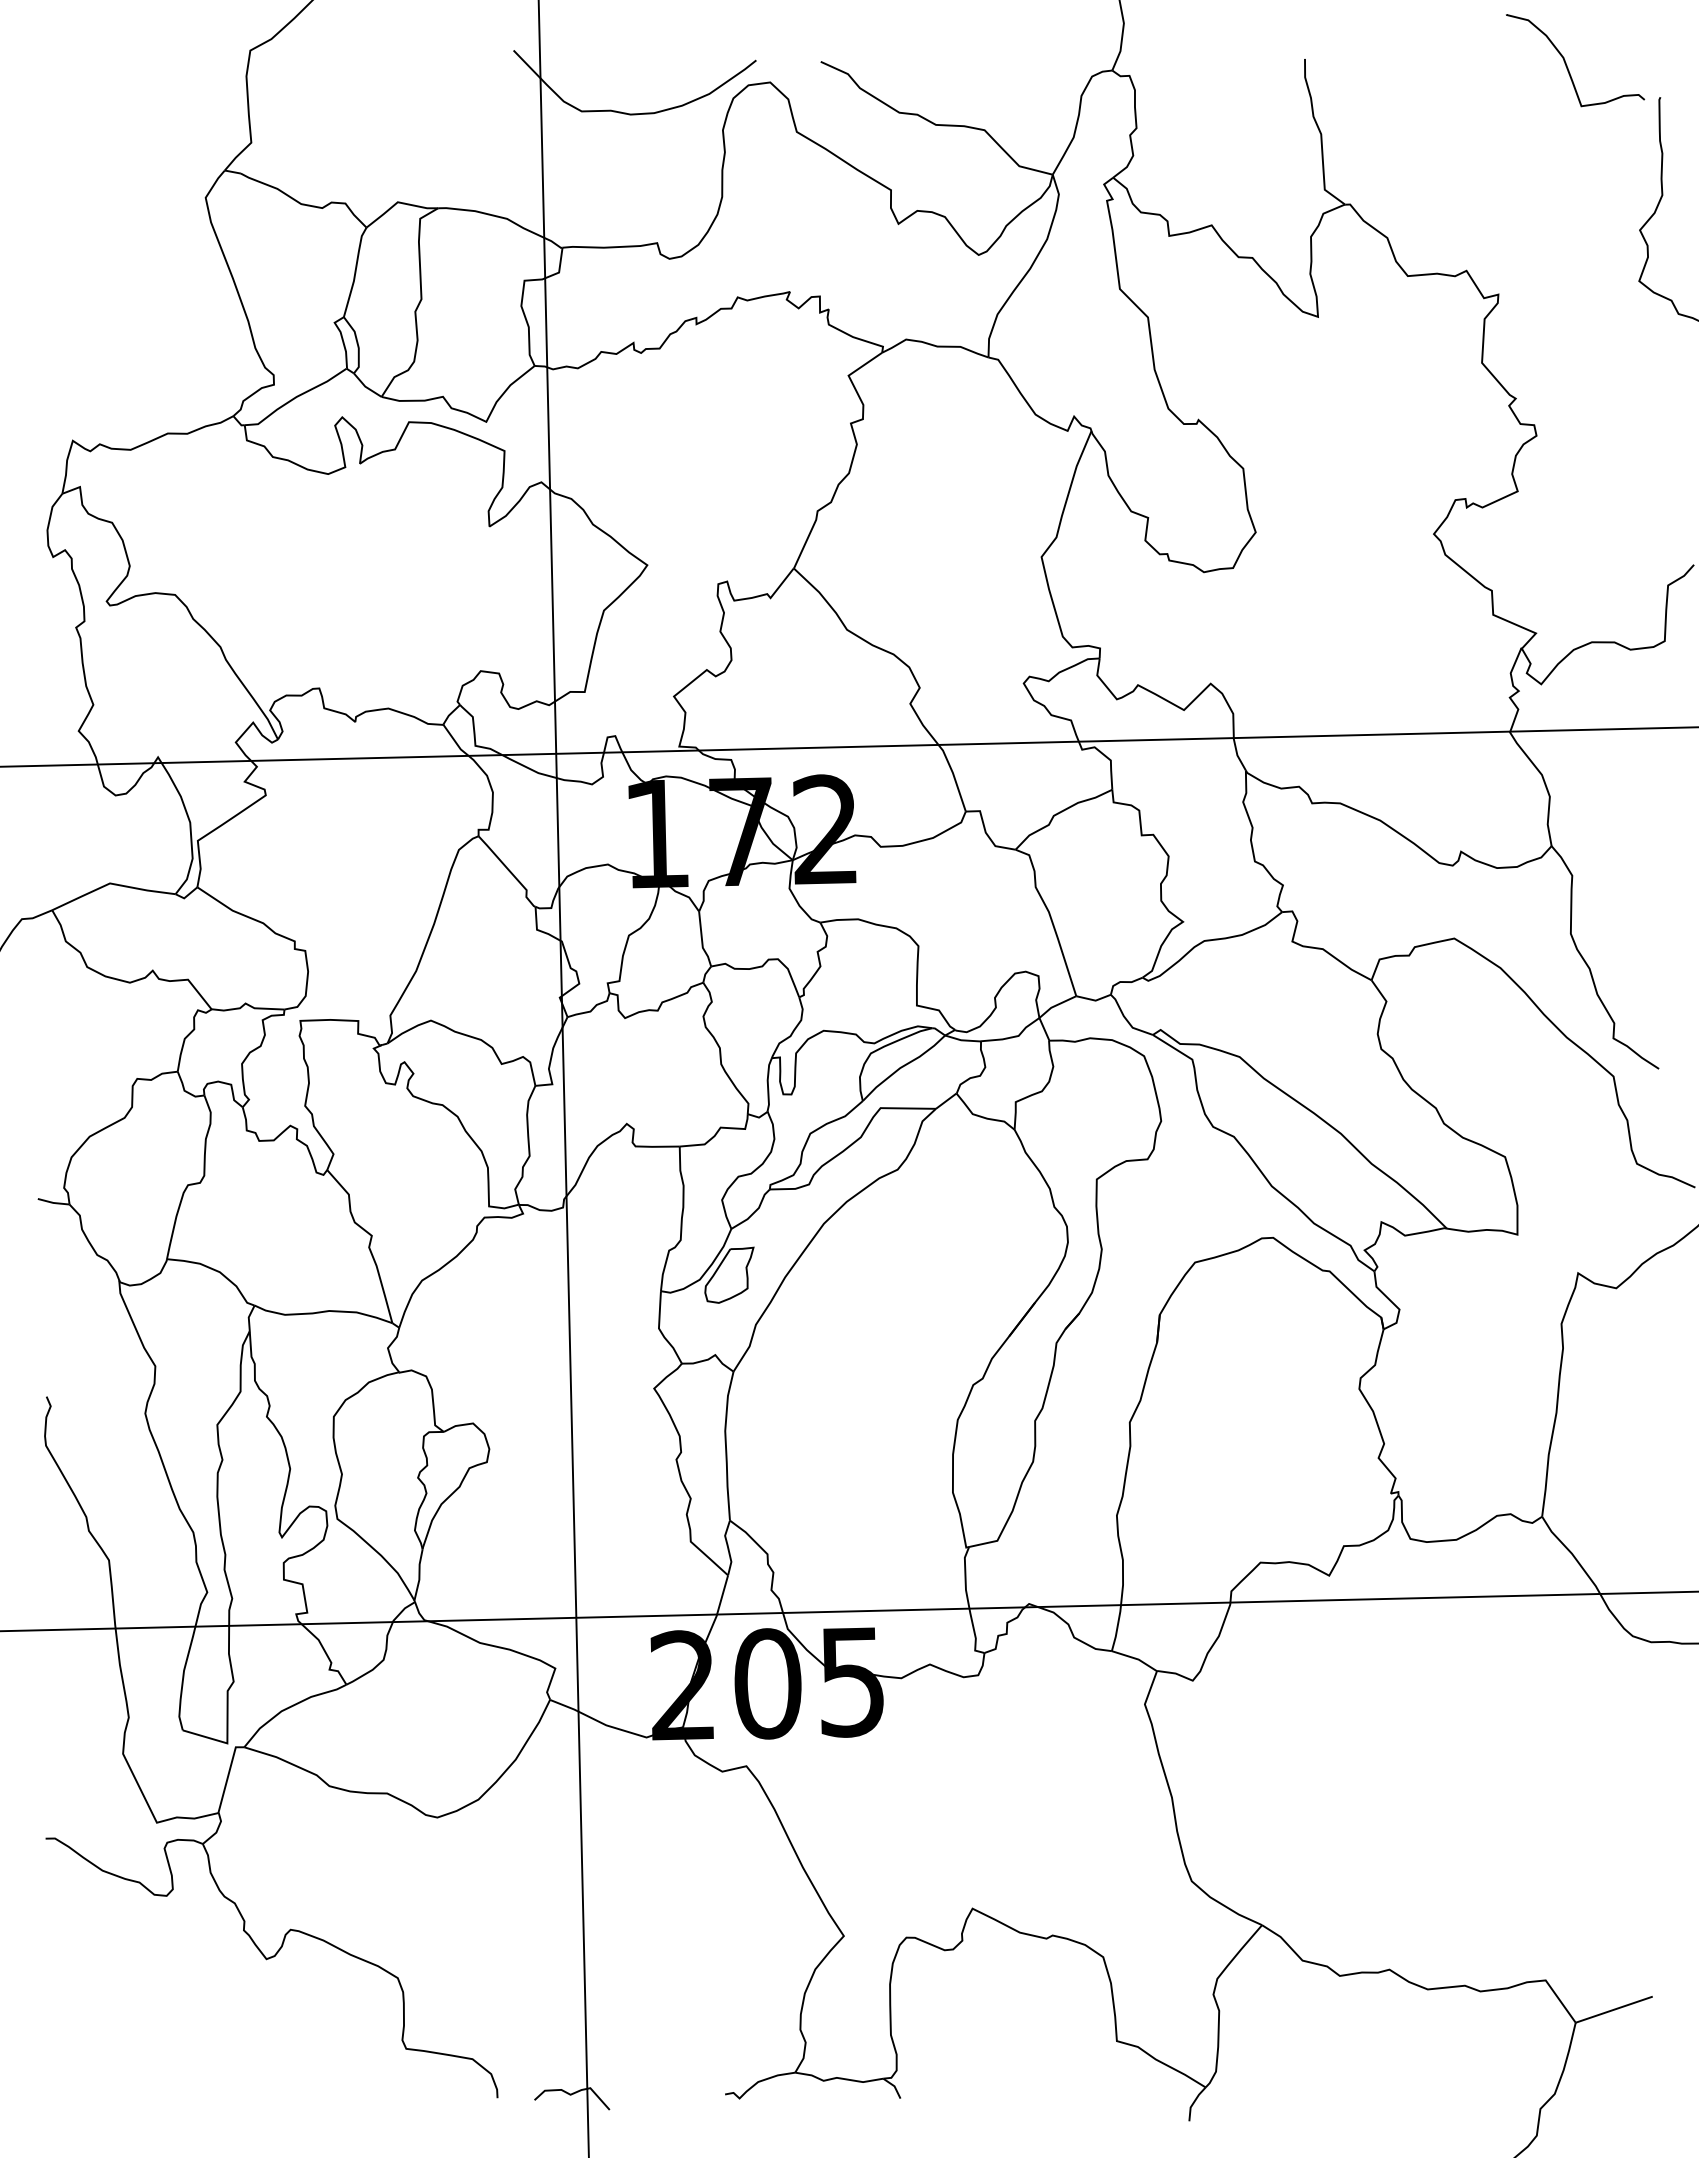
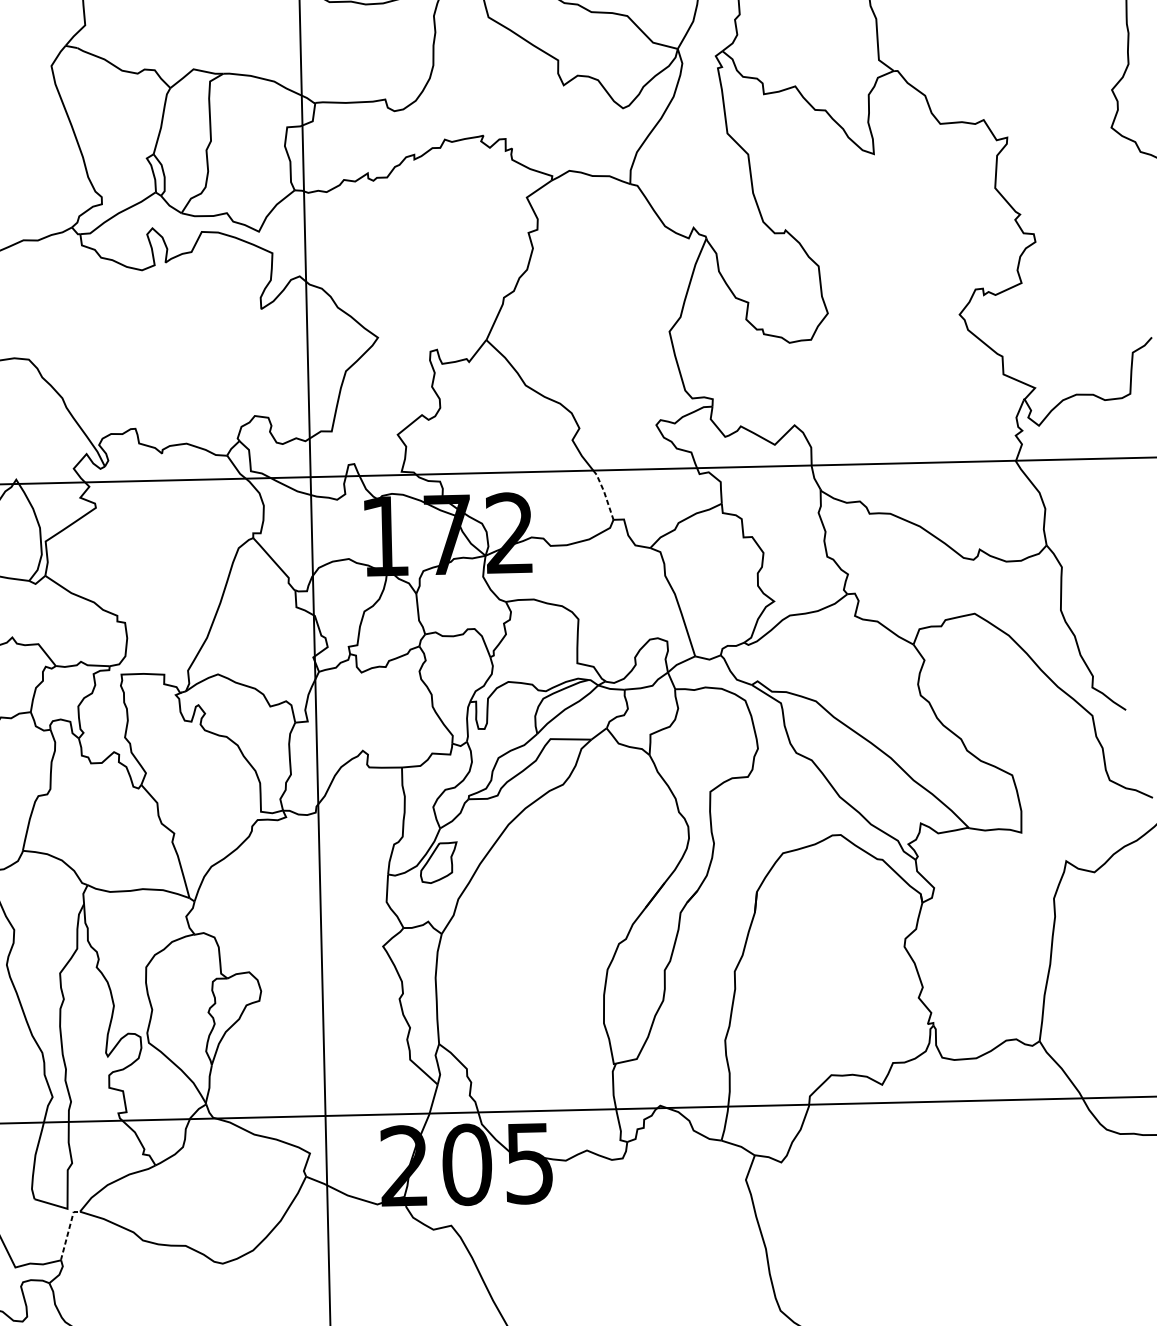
line: (953, 775) -> (604, 493), solid -> dashed
line: (228, 1775) -> (68, 1232), solid -> dashed

